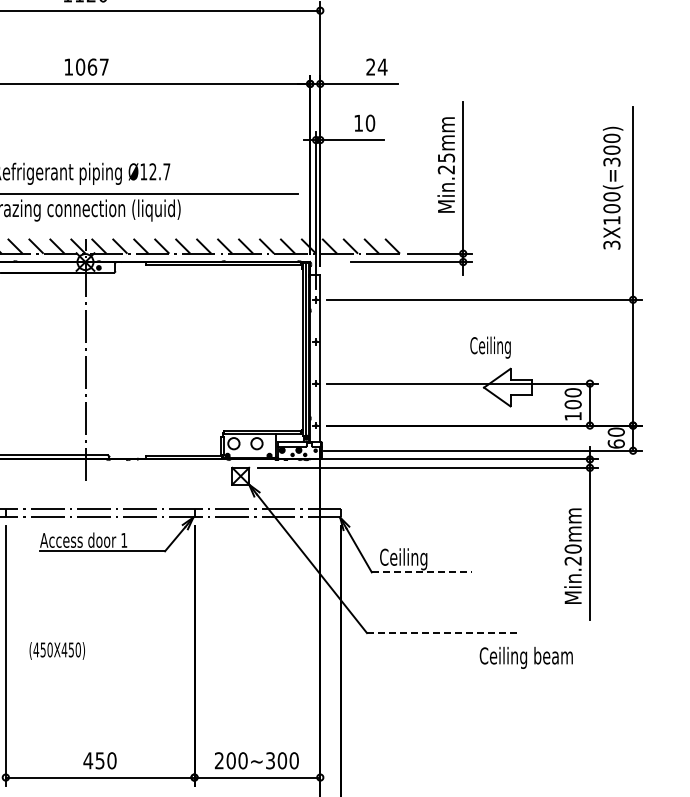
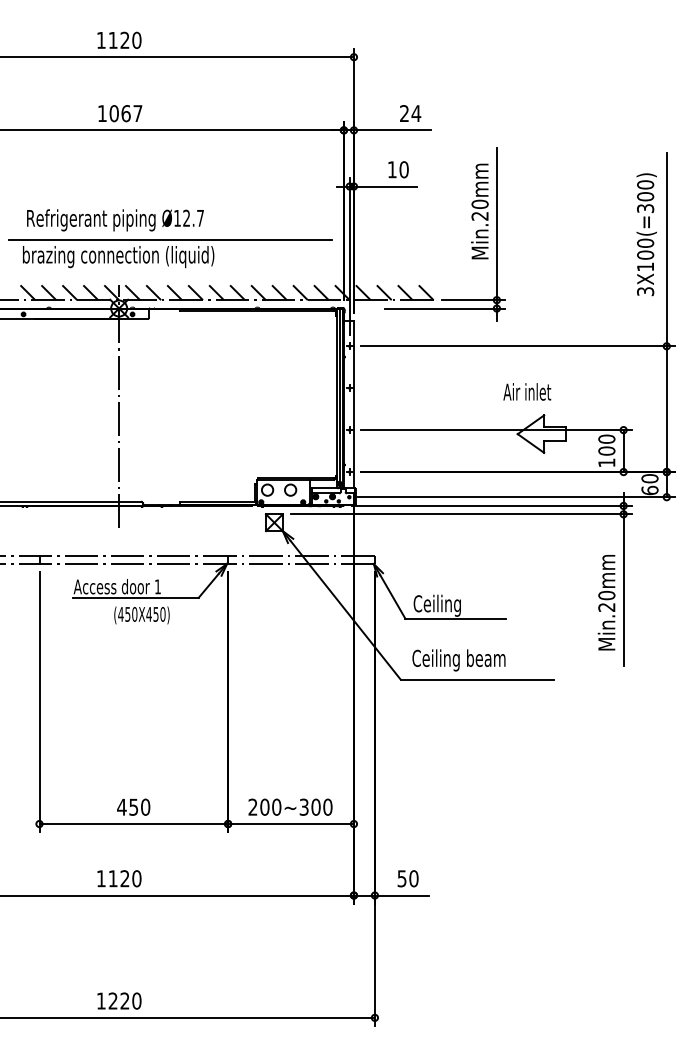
text: (445, 157) -> (479, 203), Min.25mm -> Min.20mm
text: (493, 348) -> (527, 394), Ceiling -> Air inlet
line: (422, 572) -> (456, 618), dashed -> solid
line: (443, 633) -> (477, 679), dashed -> solid
text: (56, 651) -> (141, 615), moved
text: (525, 658) -> (458, 660), moved

